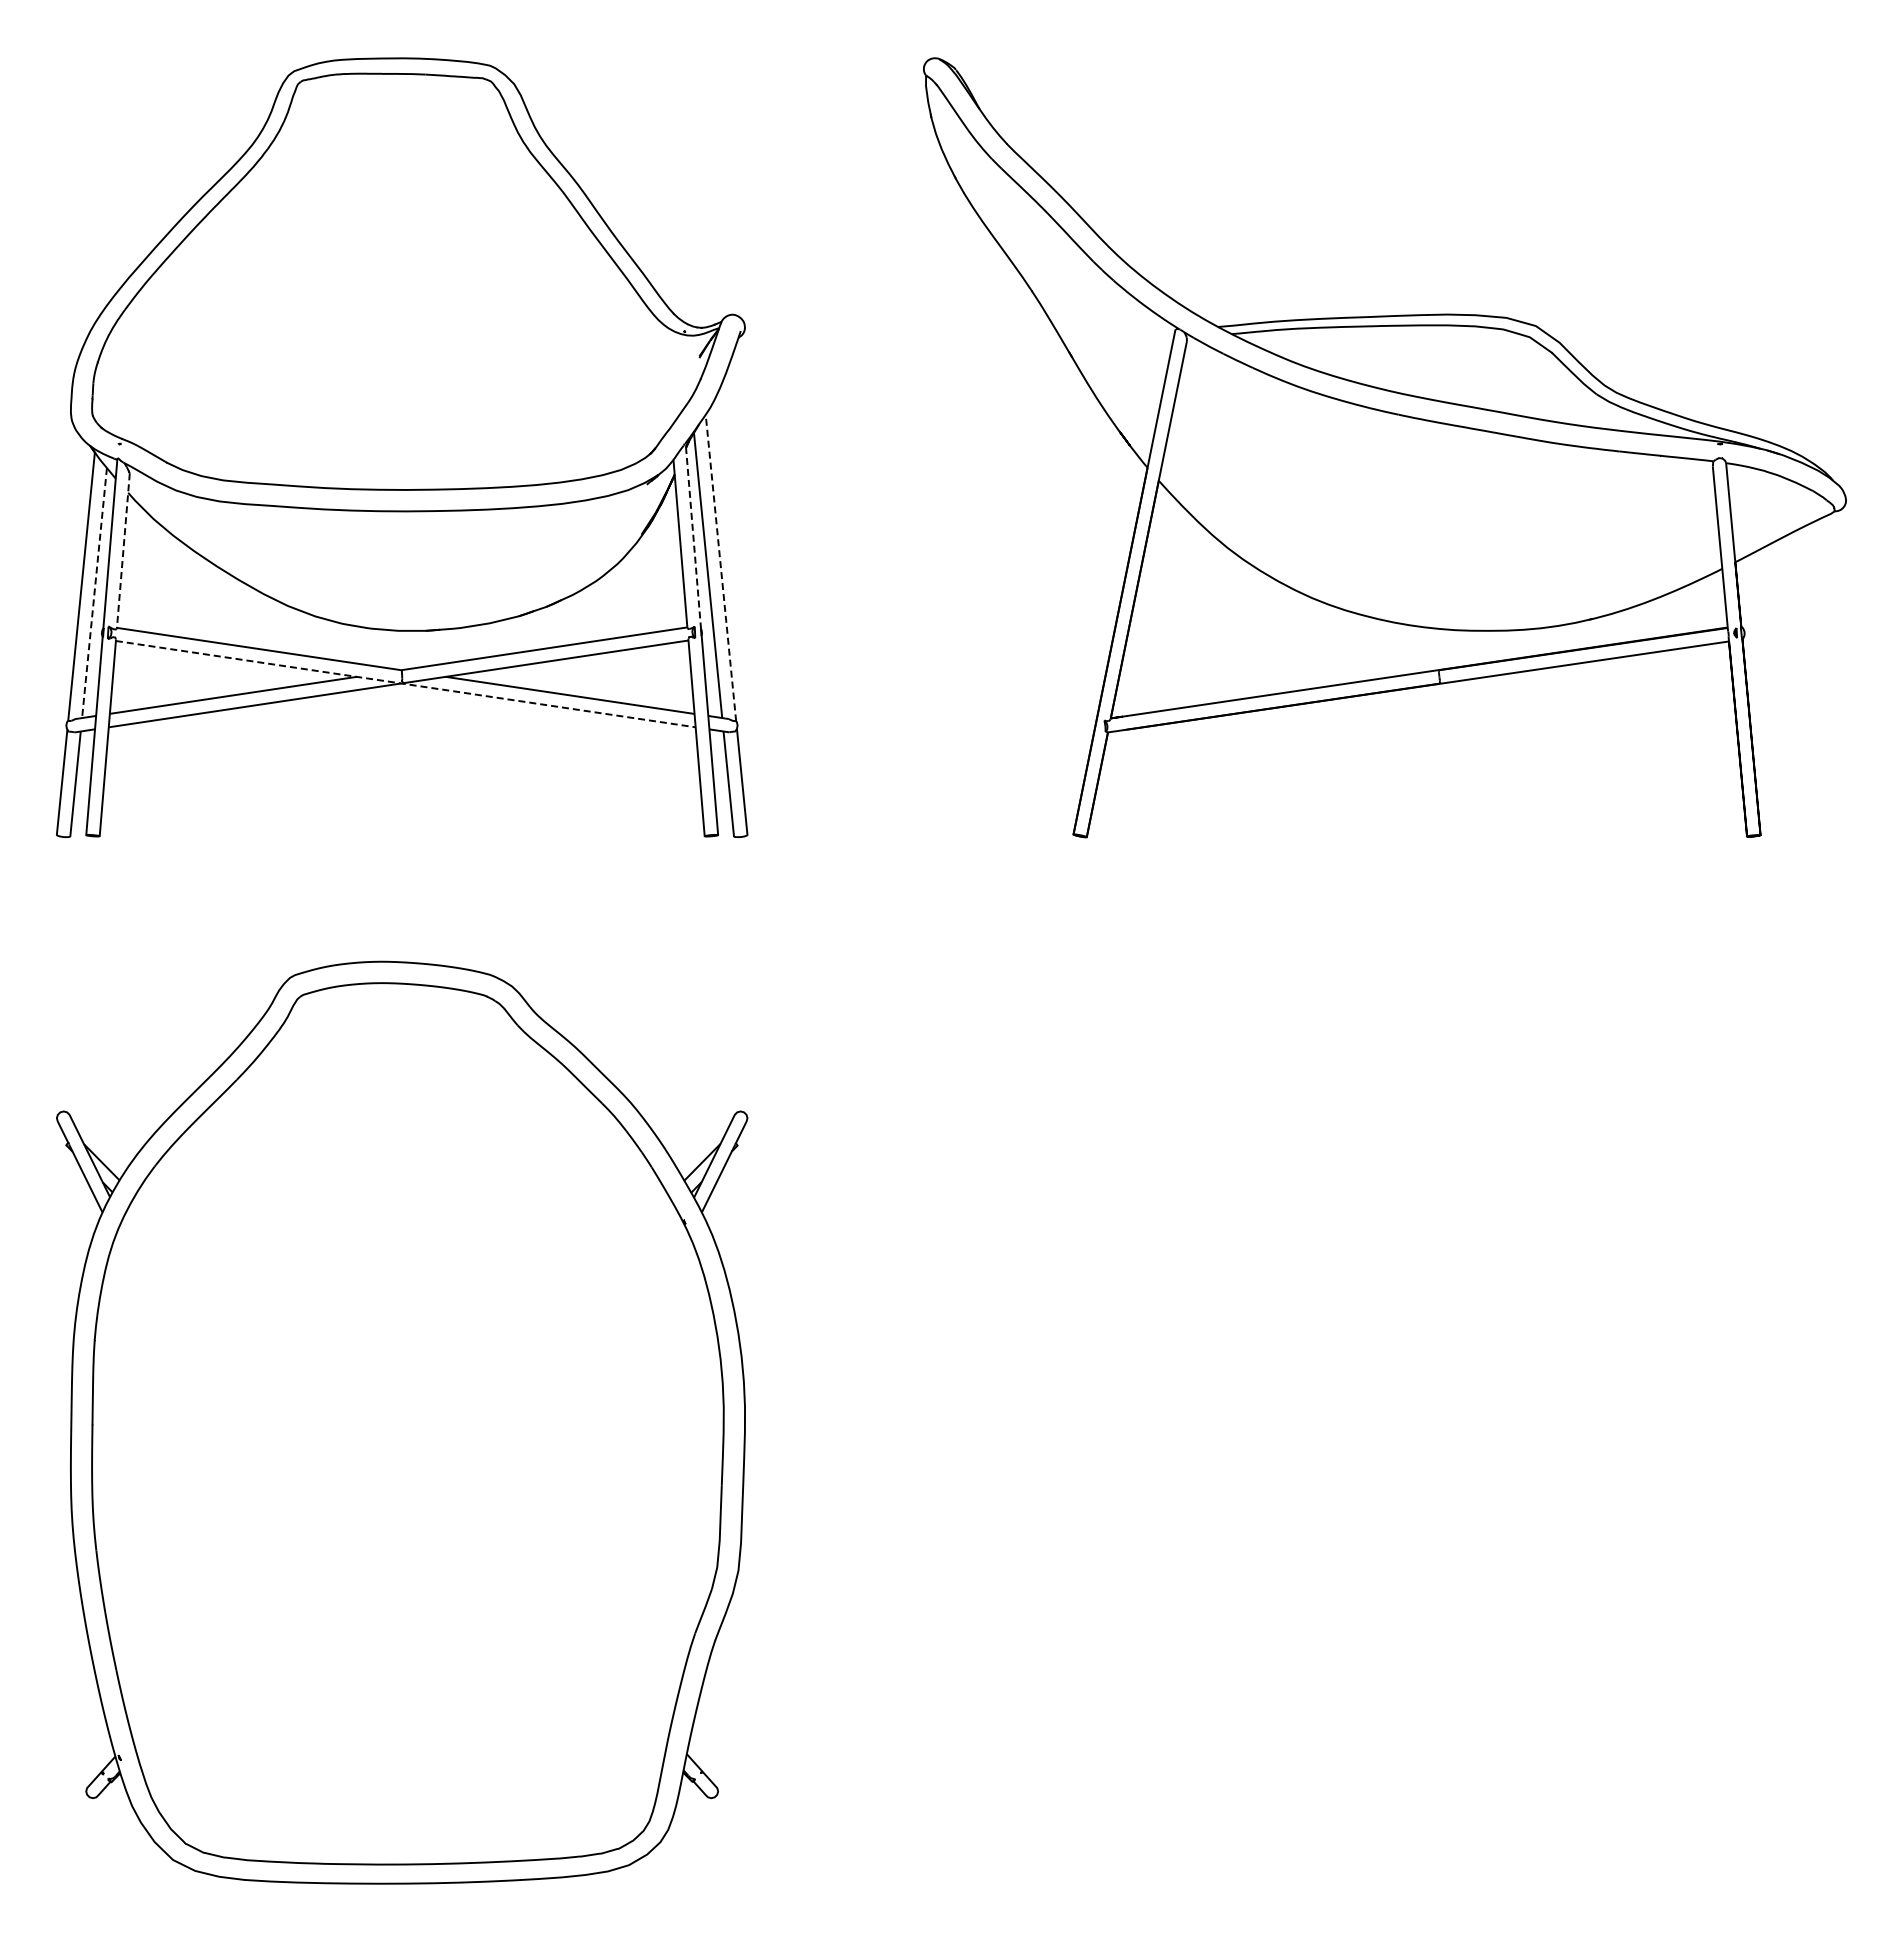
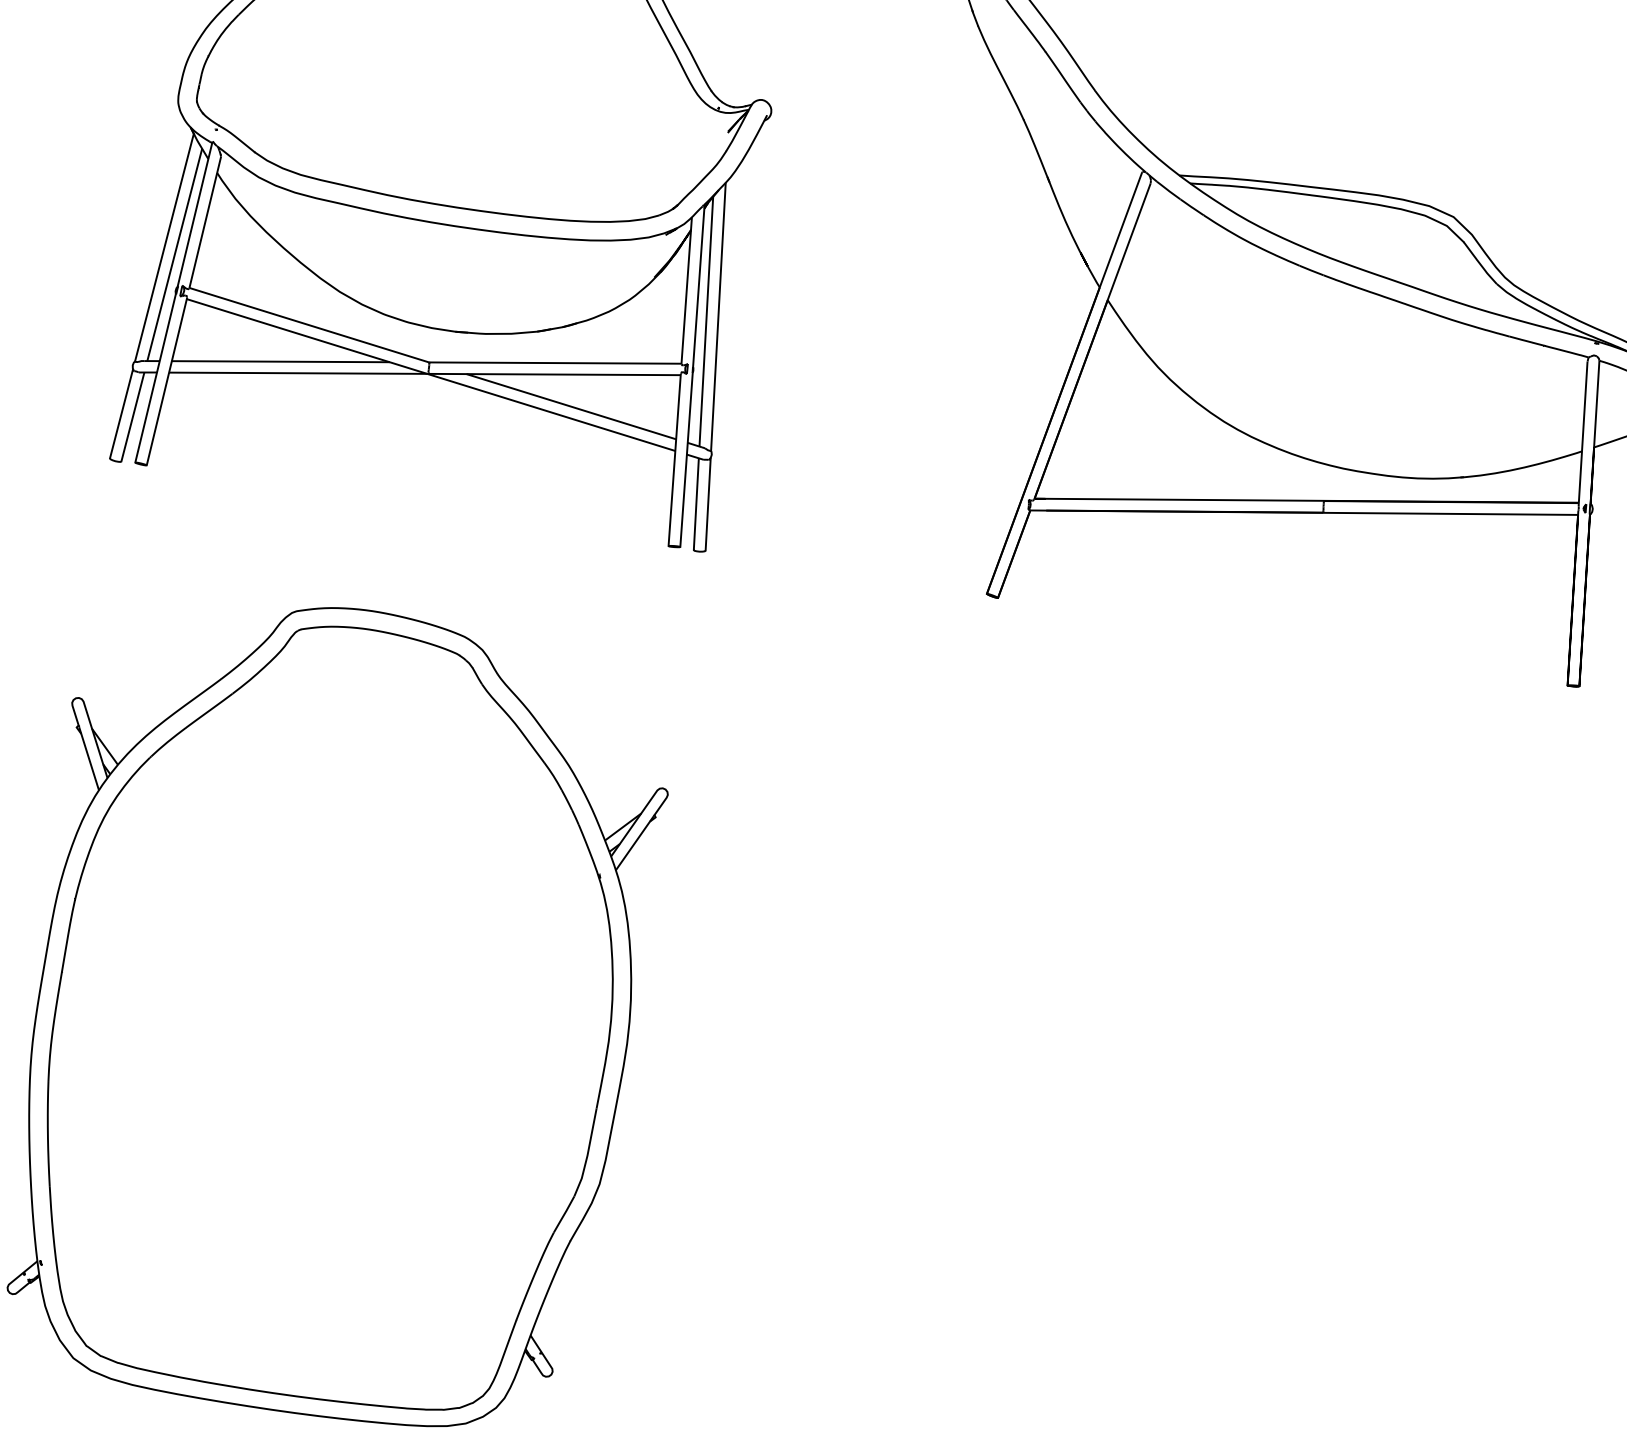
line: (693, 534) -> (699, 284), dashed -> solid
line: (123, 550) -> (205, 222), dashed -> solid
line: (720, 567) -> (718, 316), dashed -> solid
line: (94, 593) -> (174, 255), dashed -> solid
line: (406, 684) -> (431, 375), dashed -> solid

